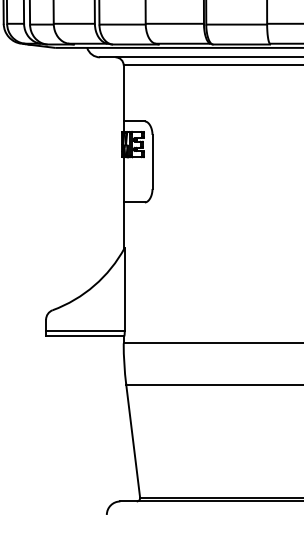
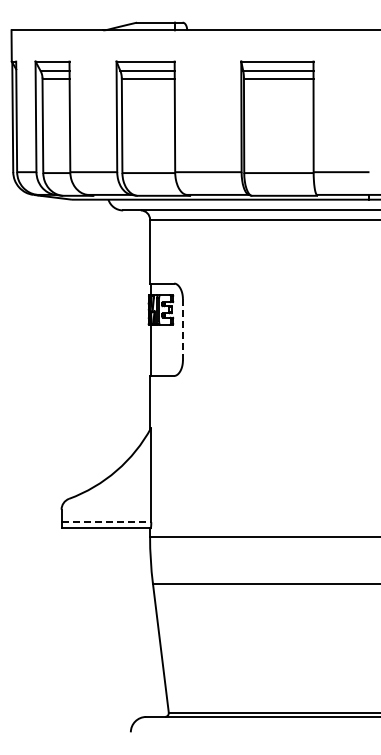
line: (152, 161) -> (182, 329), solid -> dashed
line: (85, 330) -> (106, 522), solid -> dashed

